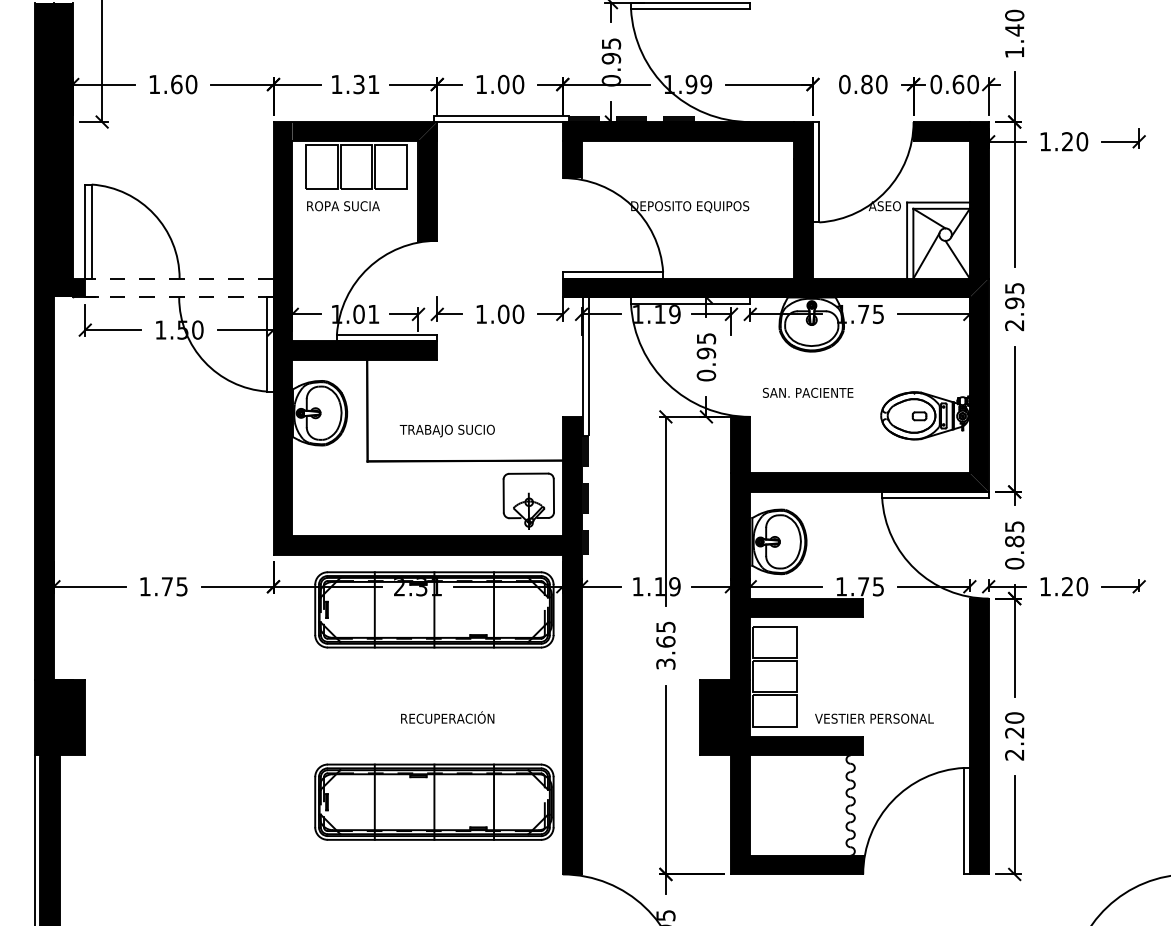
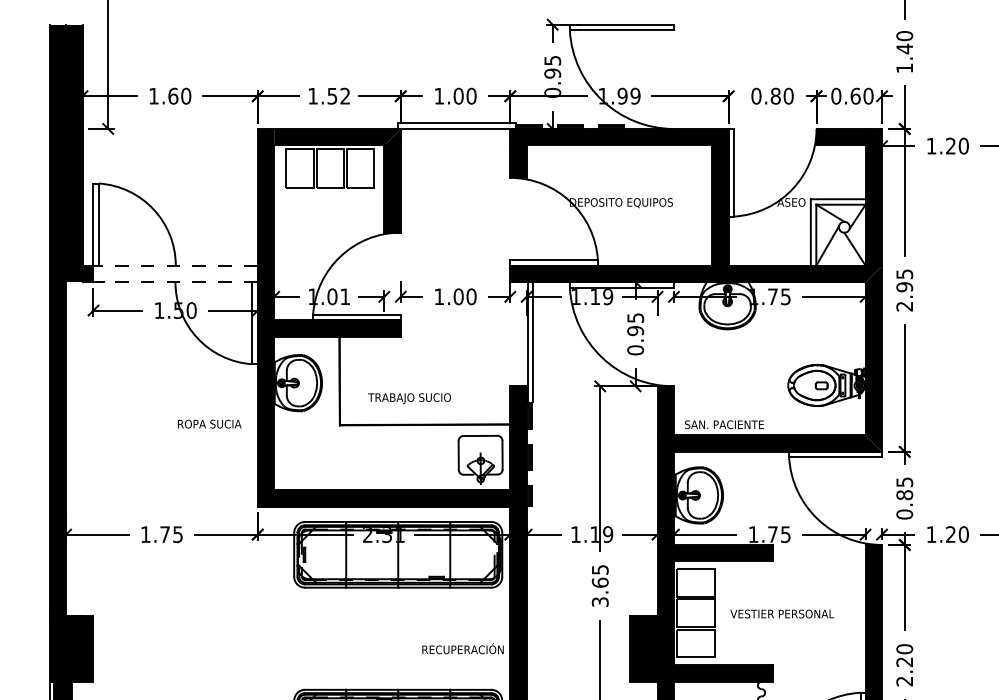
text: (366, 83) -> (338, 95), 1.31 -> 1.52
text: (343, 206) -> (209, 424), moved
text: (808, 392) -> (724, 424), moved
text: (447, 717) -> (462, 648), moved
text: (874, 718) -> (782, 613), moved

